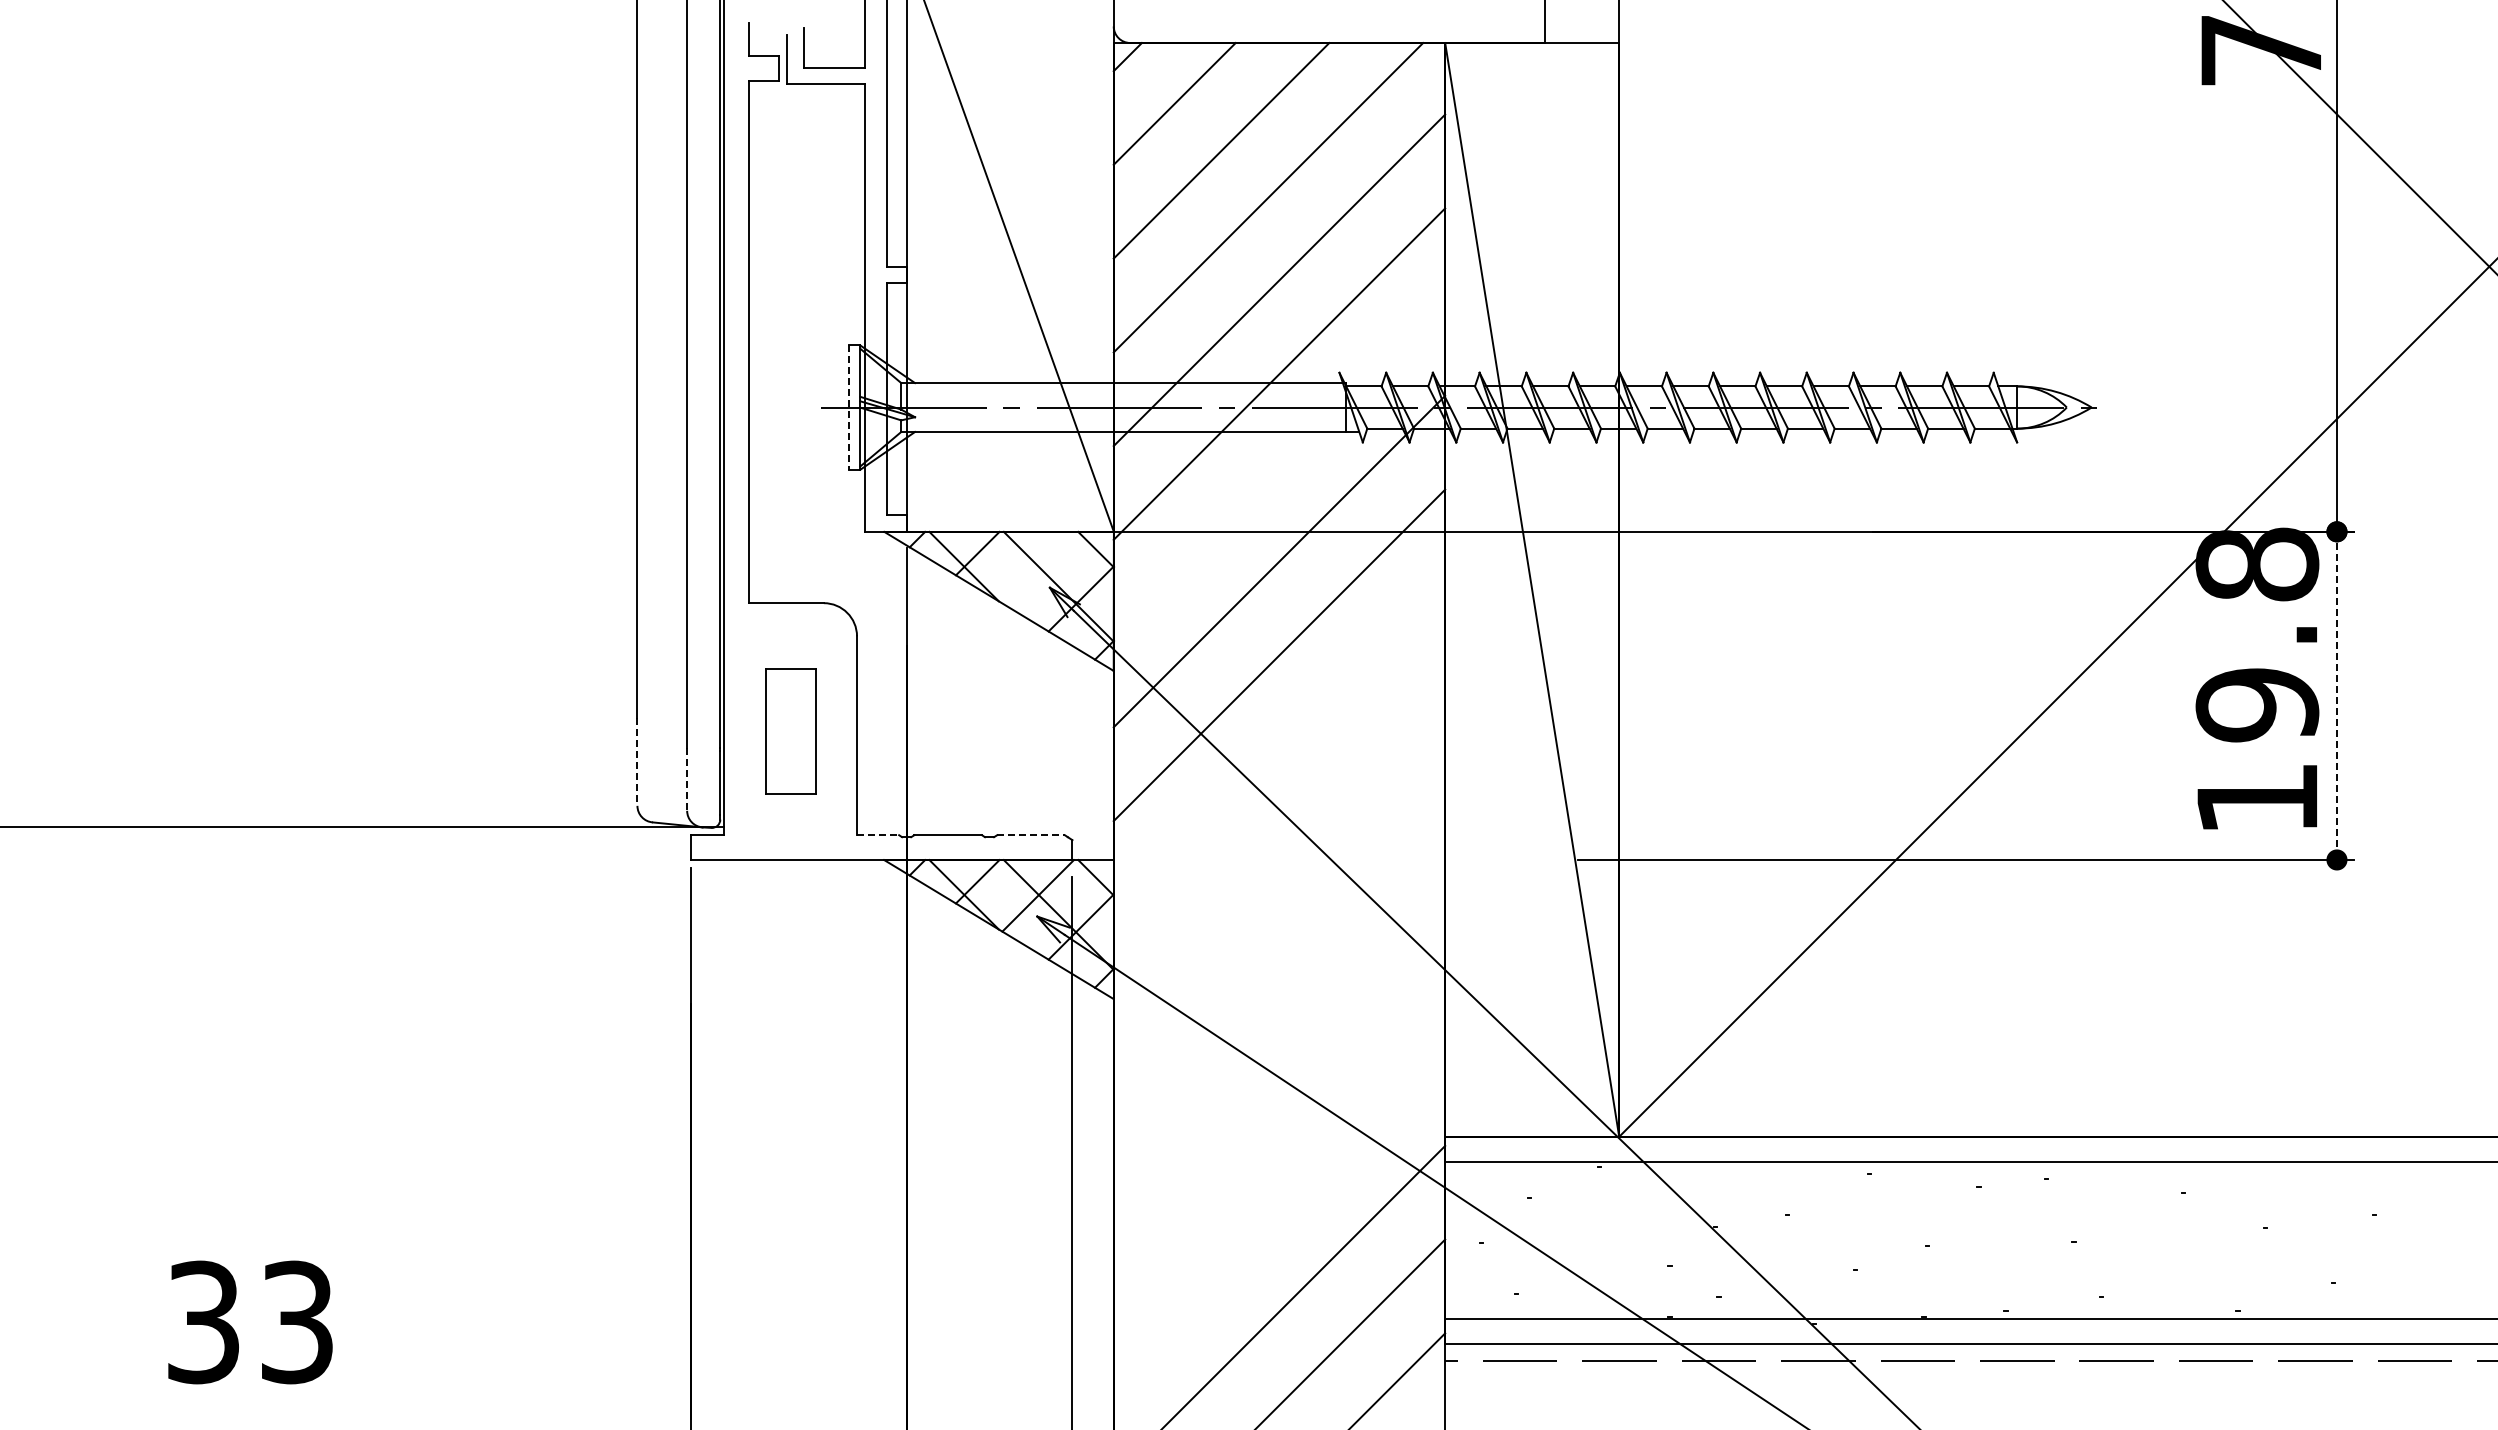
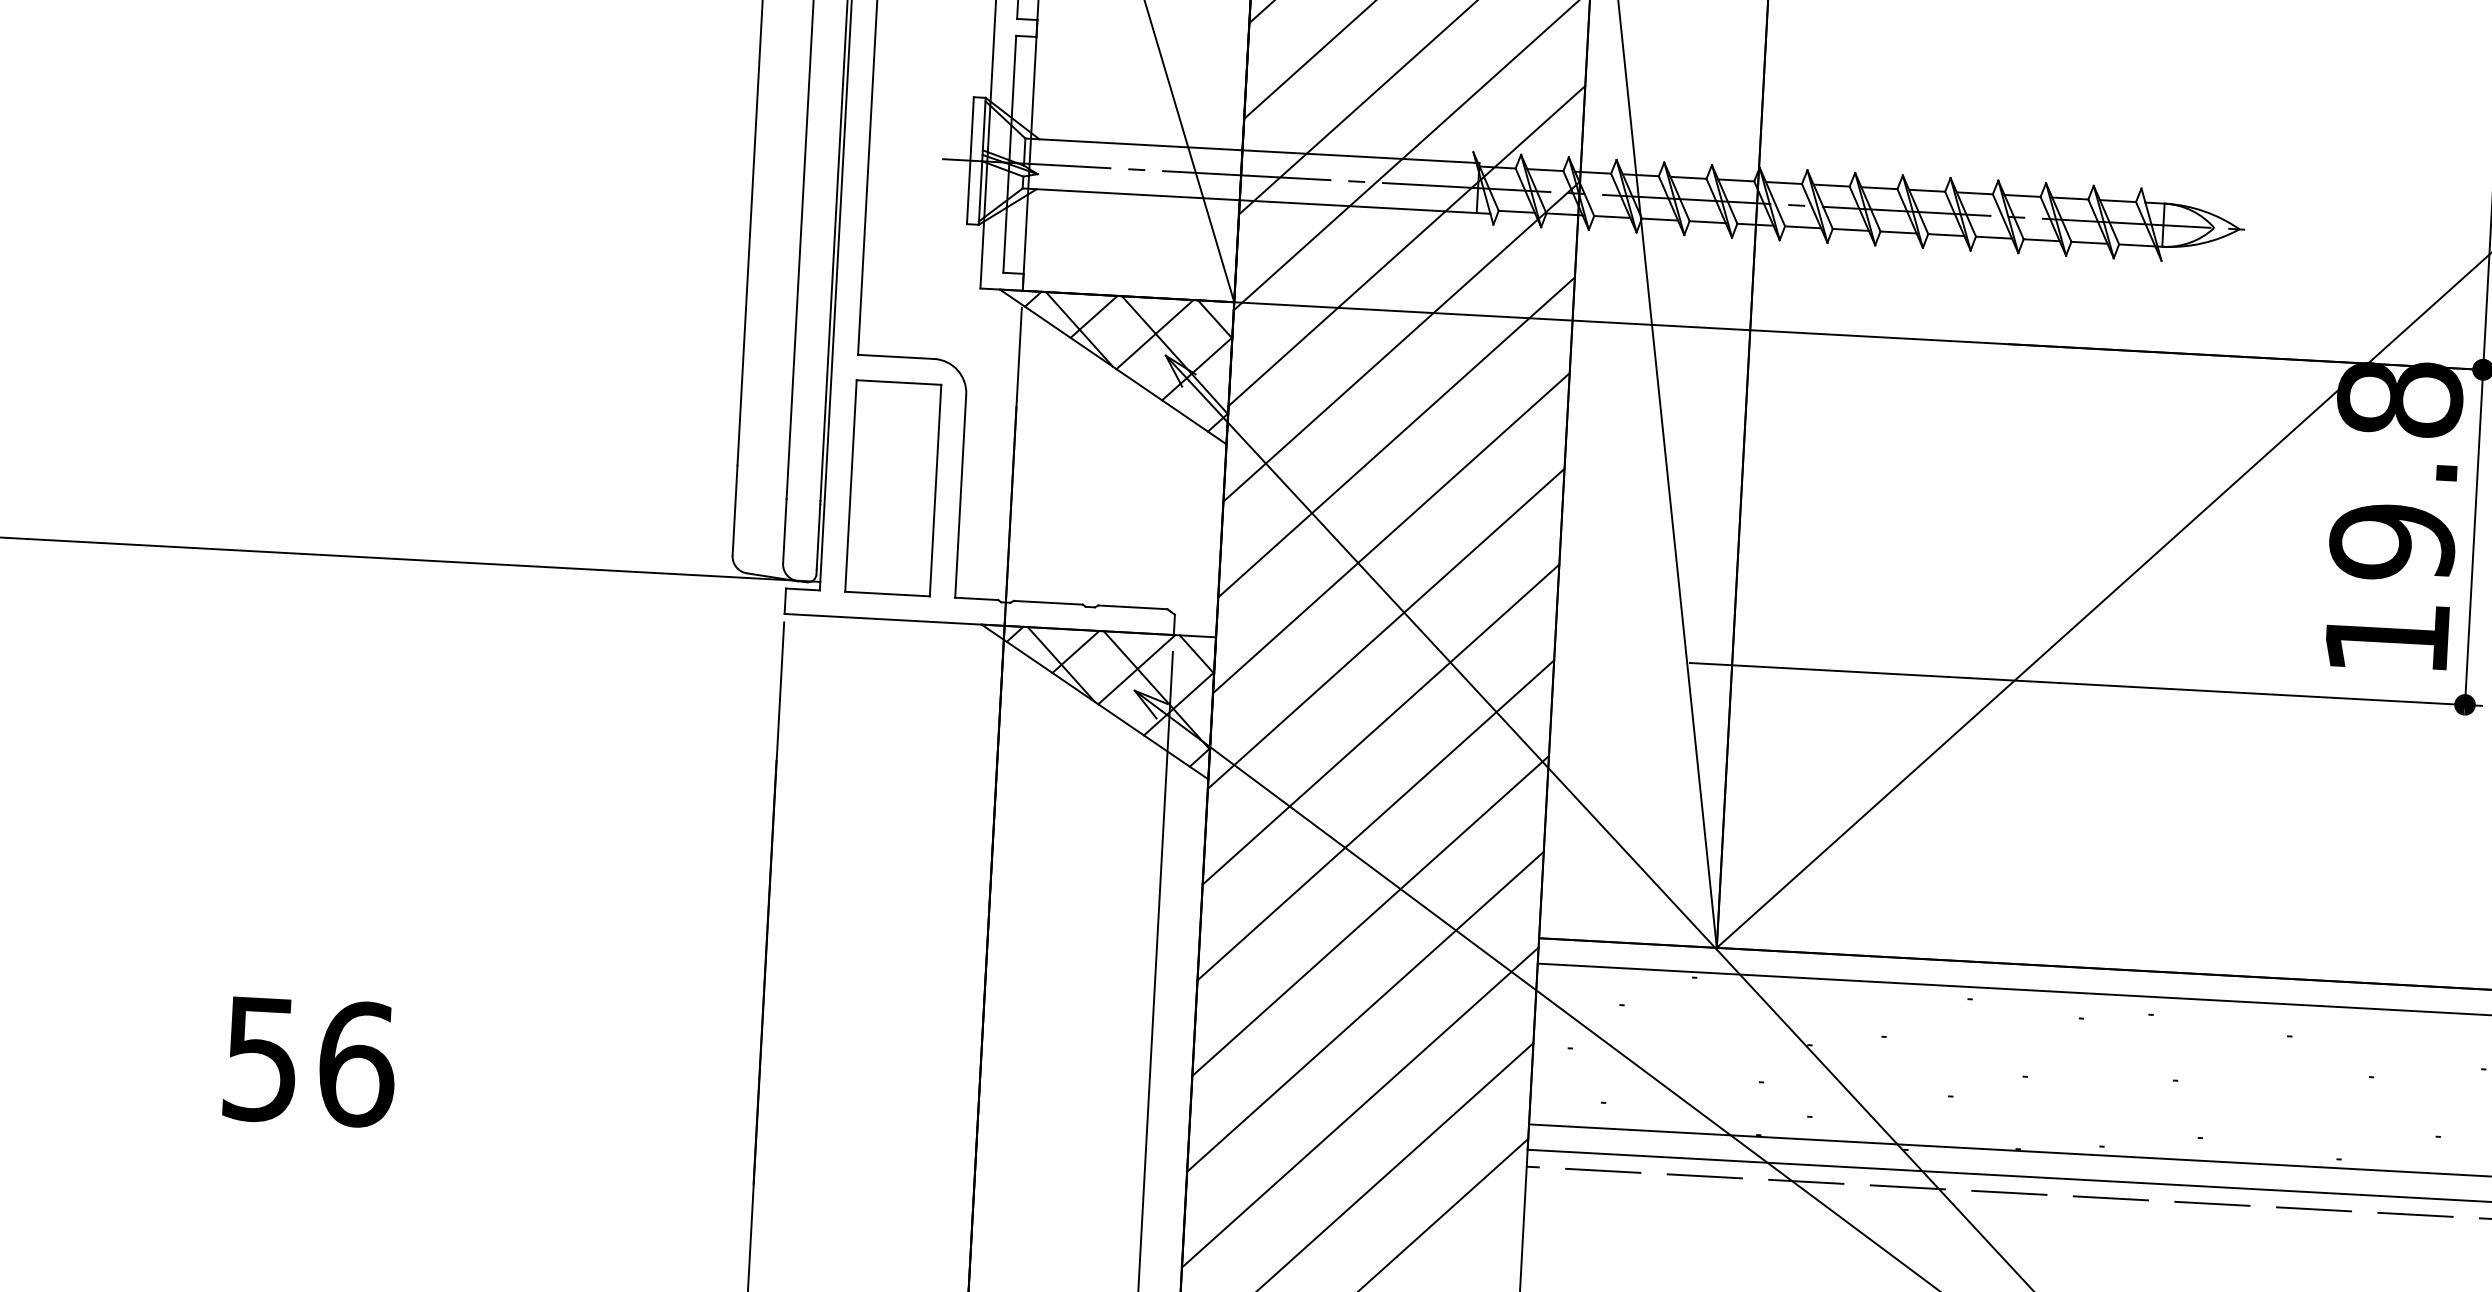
line: (848, 408) -> (970, 161), dashed -> solid
line: (1279, 467) -> (1406, 245), added
line: (1037, 567) -> (1154, 334), added
line: (2336, 696) -> (2473, 537), dashed -> solid
part: (790, 731) -> (893, 488), size x1.67
line: (1279, 748) -> (1391, 532), added
line: (637, 762) -> (735, 511), dashed -> solid
line: (687, 779) -> (785, 531), dashed -> solid
line: (878, 835) -> (977, 599), dashed -> solid
line: (1031, 835) -> (1133, 607), dashed -> solid
line: (1279, 842) -> (1386, 628), added
line: (1279, 936) -> (1381, 724), added
line: (1279, 1030) -> (1375, 820), added
line: (1279, 1123) -> (1370, 915), added
line: (1279, 1217) -> (1365, 1011), added
text: (251, 1322) -> (309, 1061), 33 -> 56

